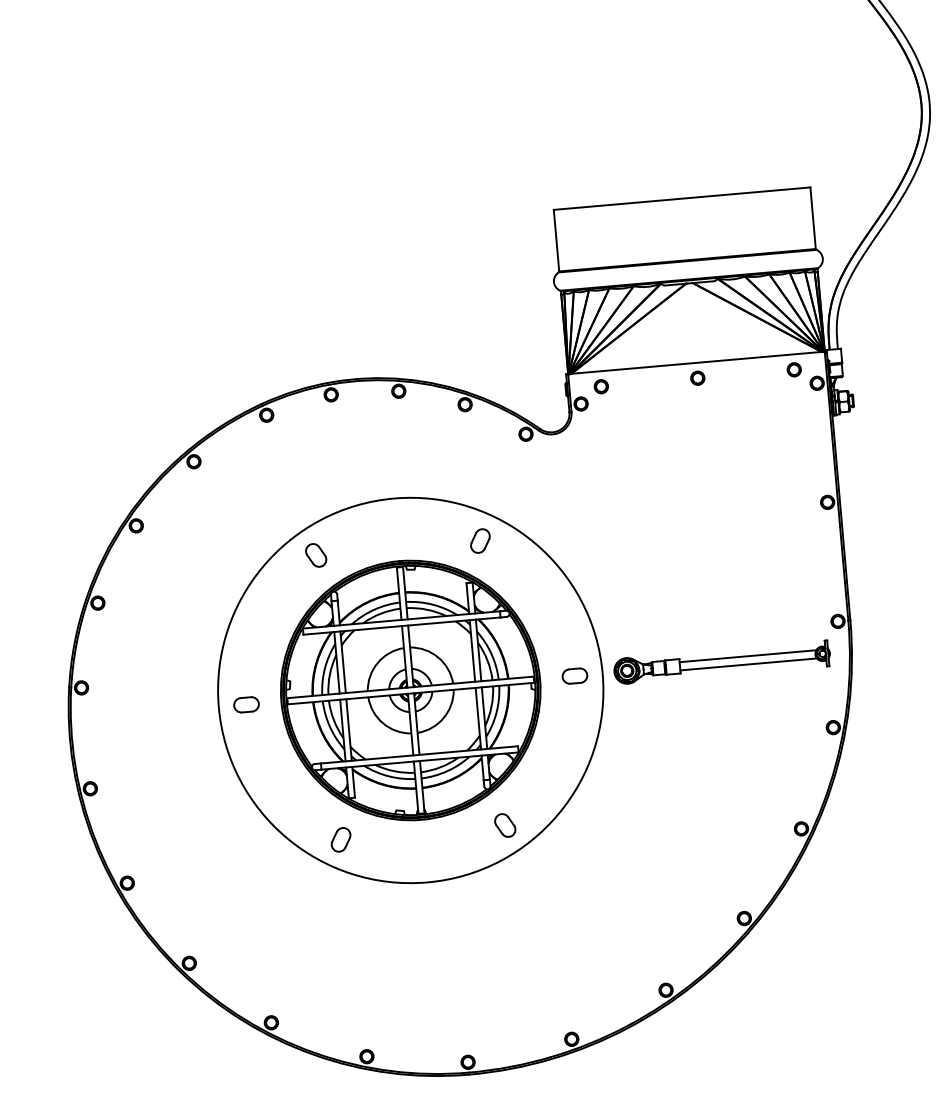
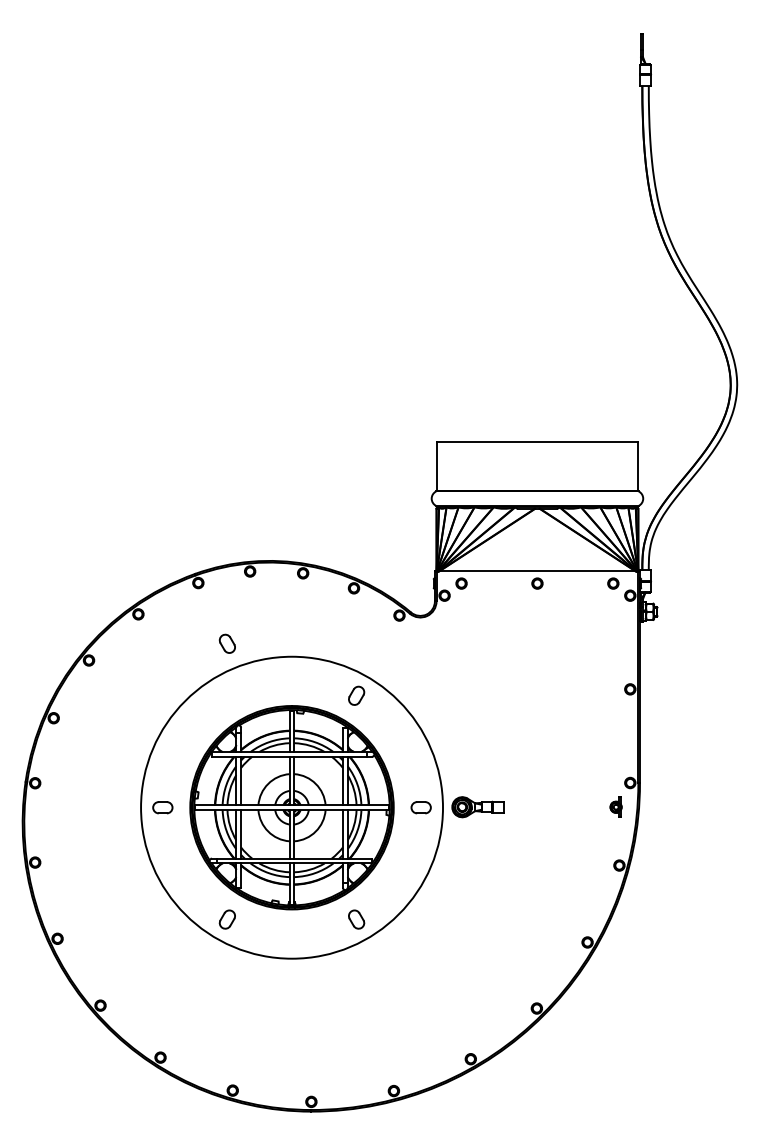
part: (314, 555) -> (226, 643), moved
line: (747, 656) -> (557, 804), removed
line: (748, 664) -> (557, 810), removed

